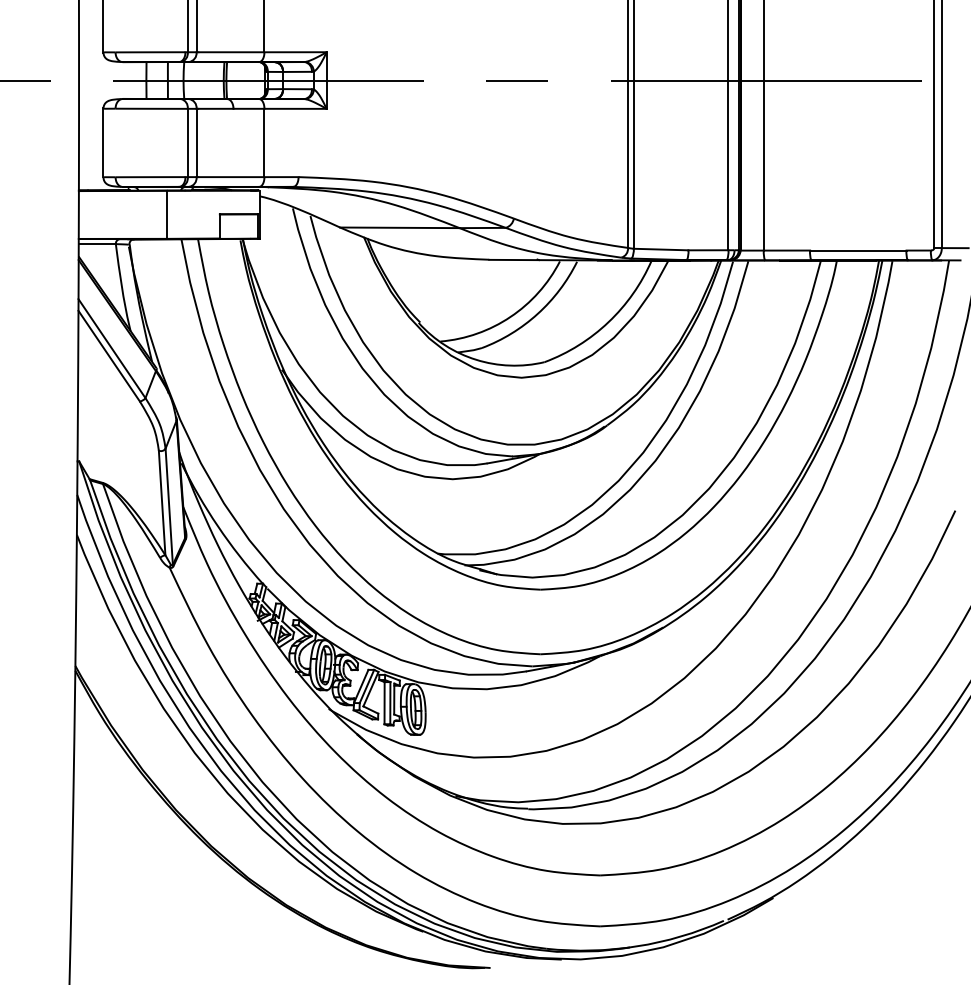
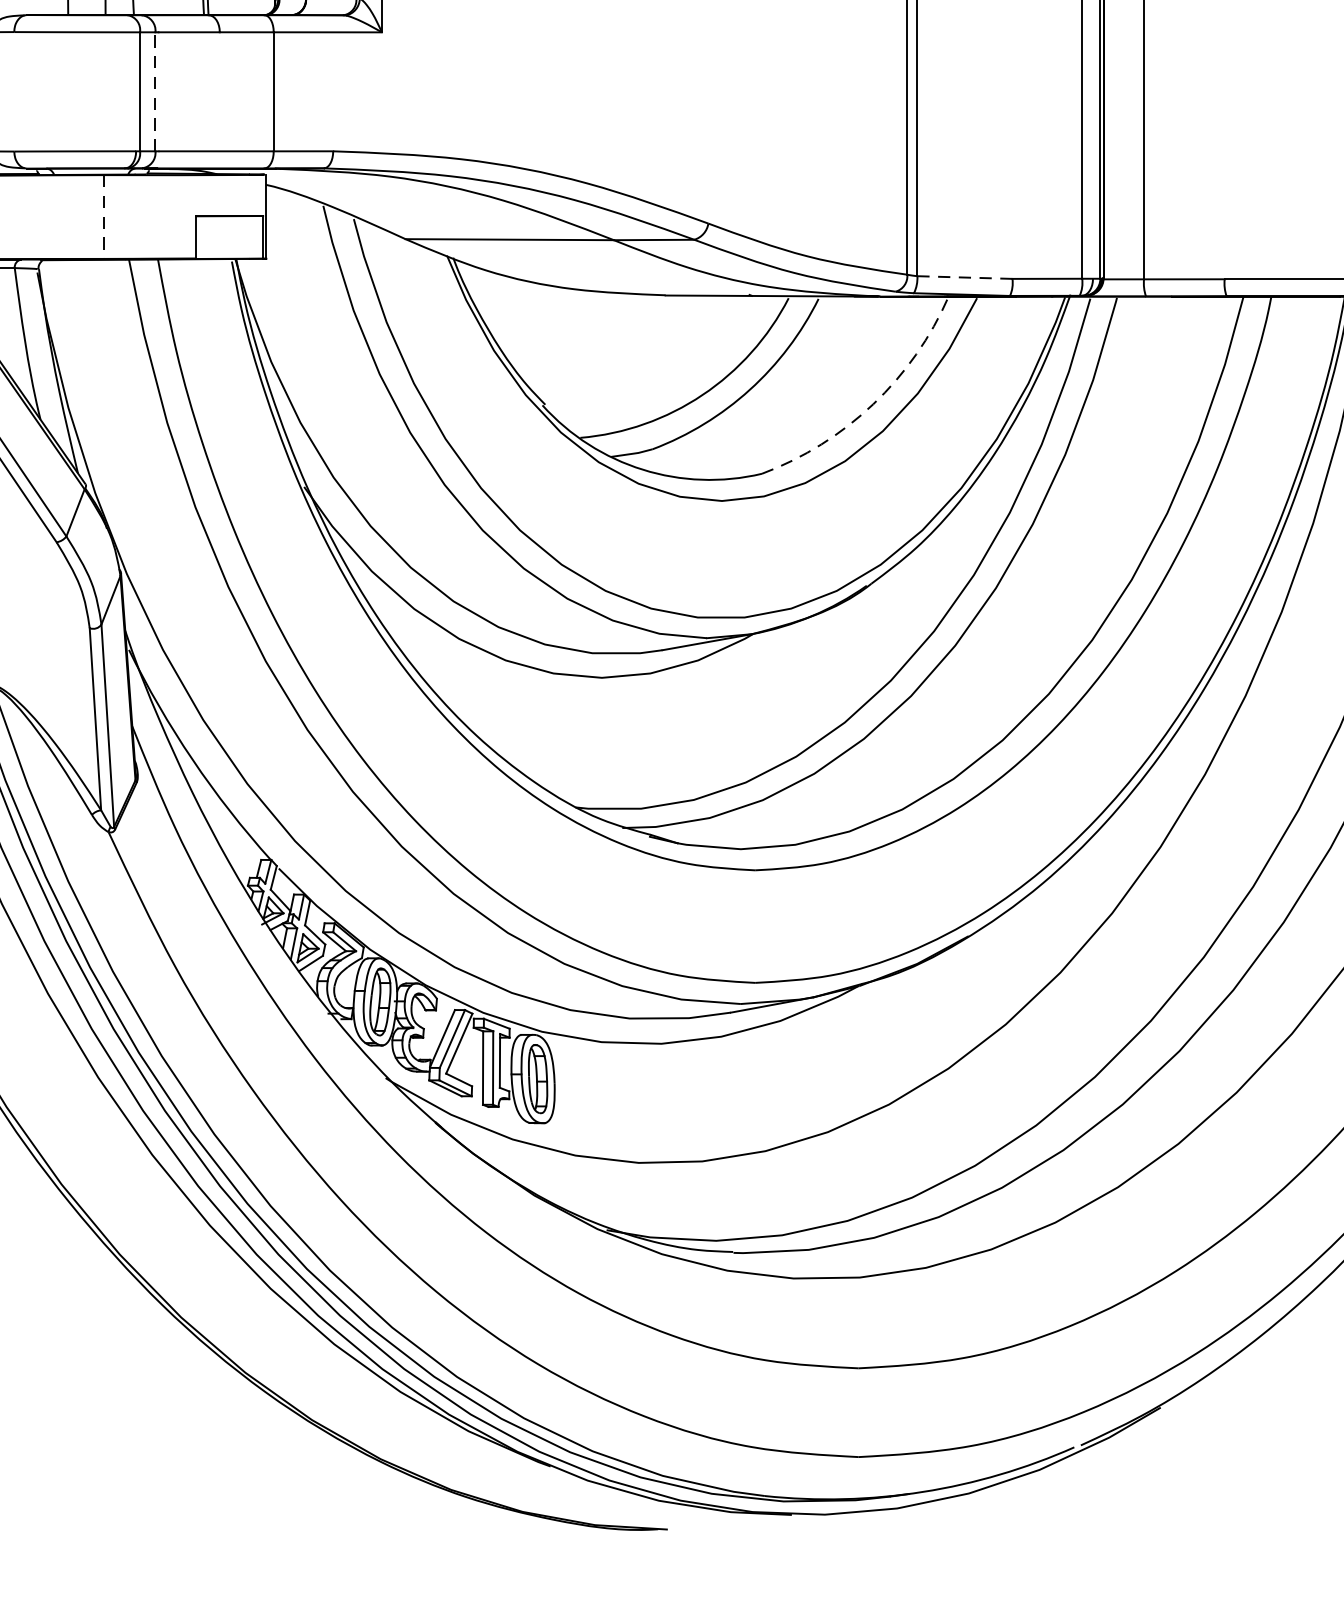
line: (196, 142) -> (155, 90), solid -> dashed
line: (166, 215) -> (103, 218), solid -> dashed
line: (660, 249) -> (963, 277), solid -> dashed
arc: (608, 322) -> (873, 404), solid -> dashed

